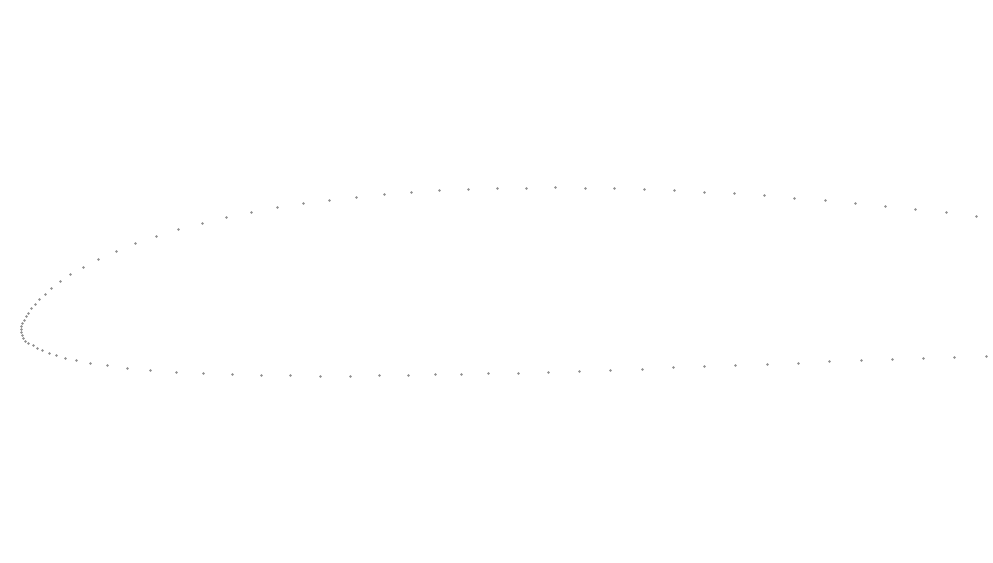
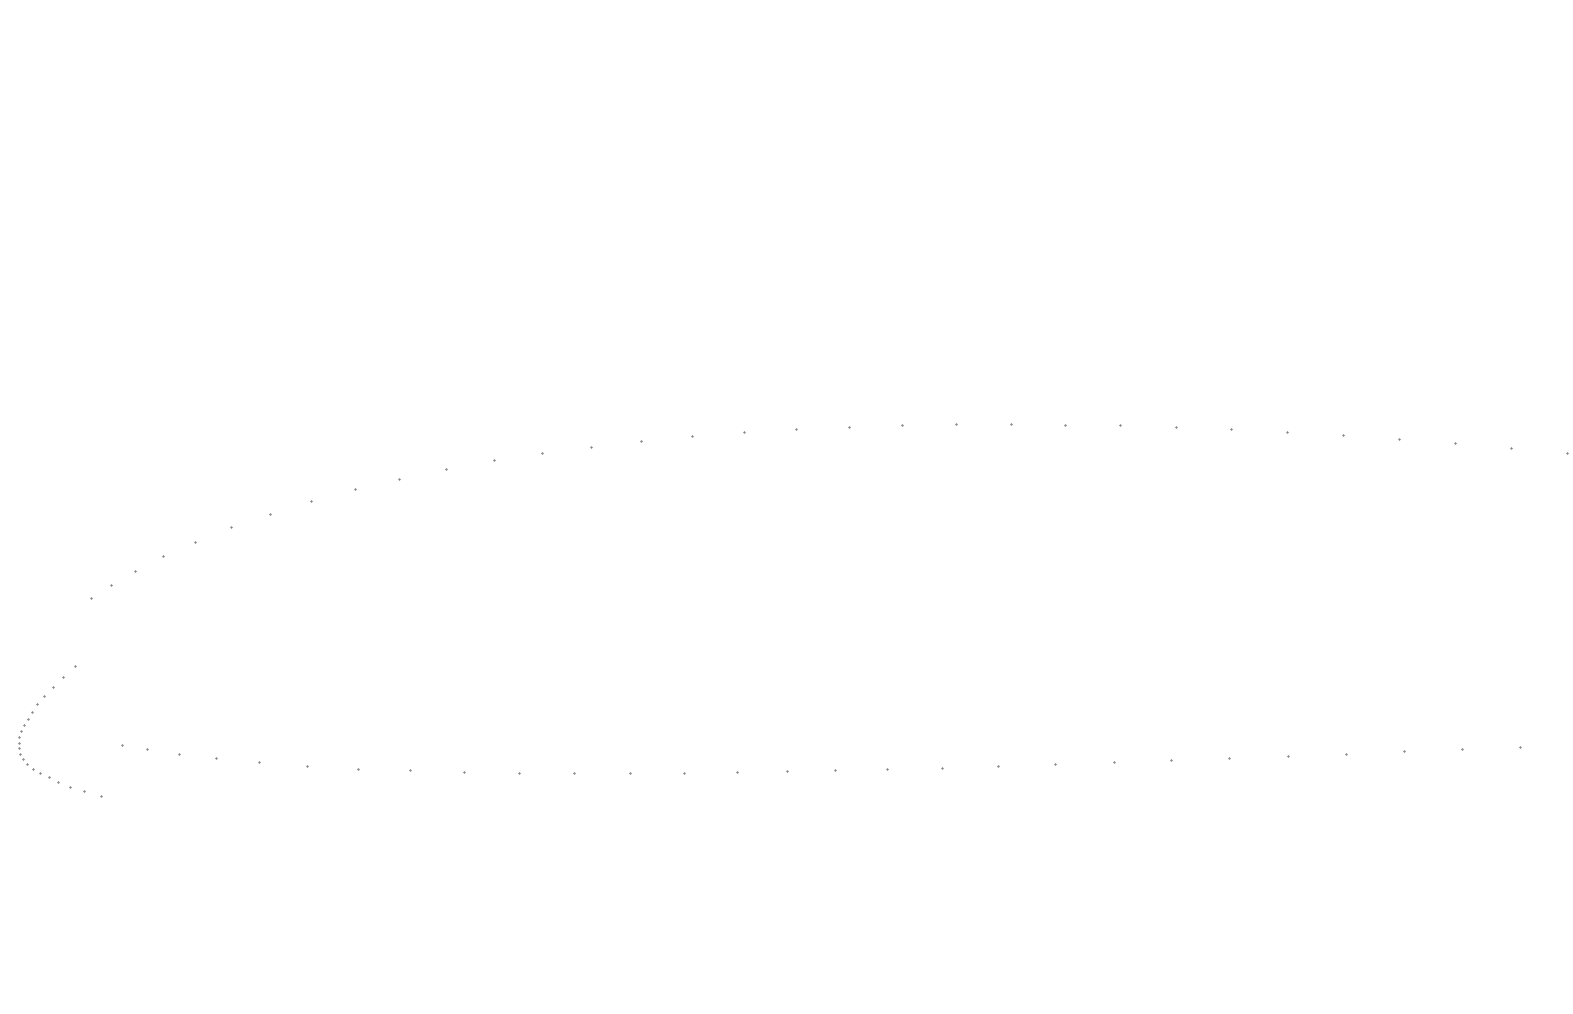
part: (29, 313) -> (34, 713), moved

